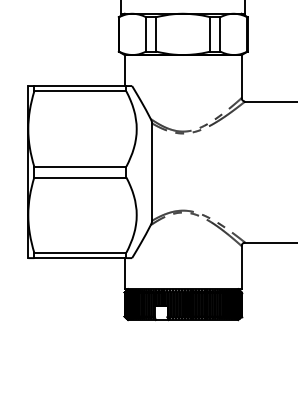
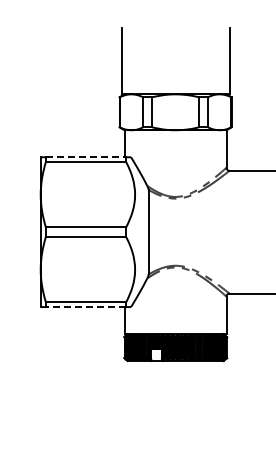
line: (80, 86) -> (86, 157), solid -> dashed
line: (79, 258) -> (85, 307), solid -> dashed

